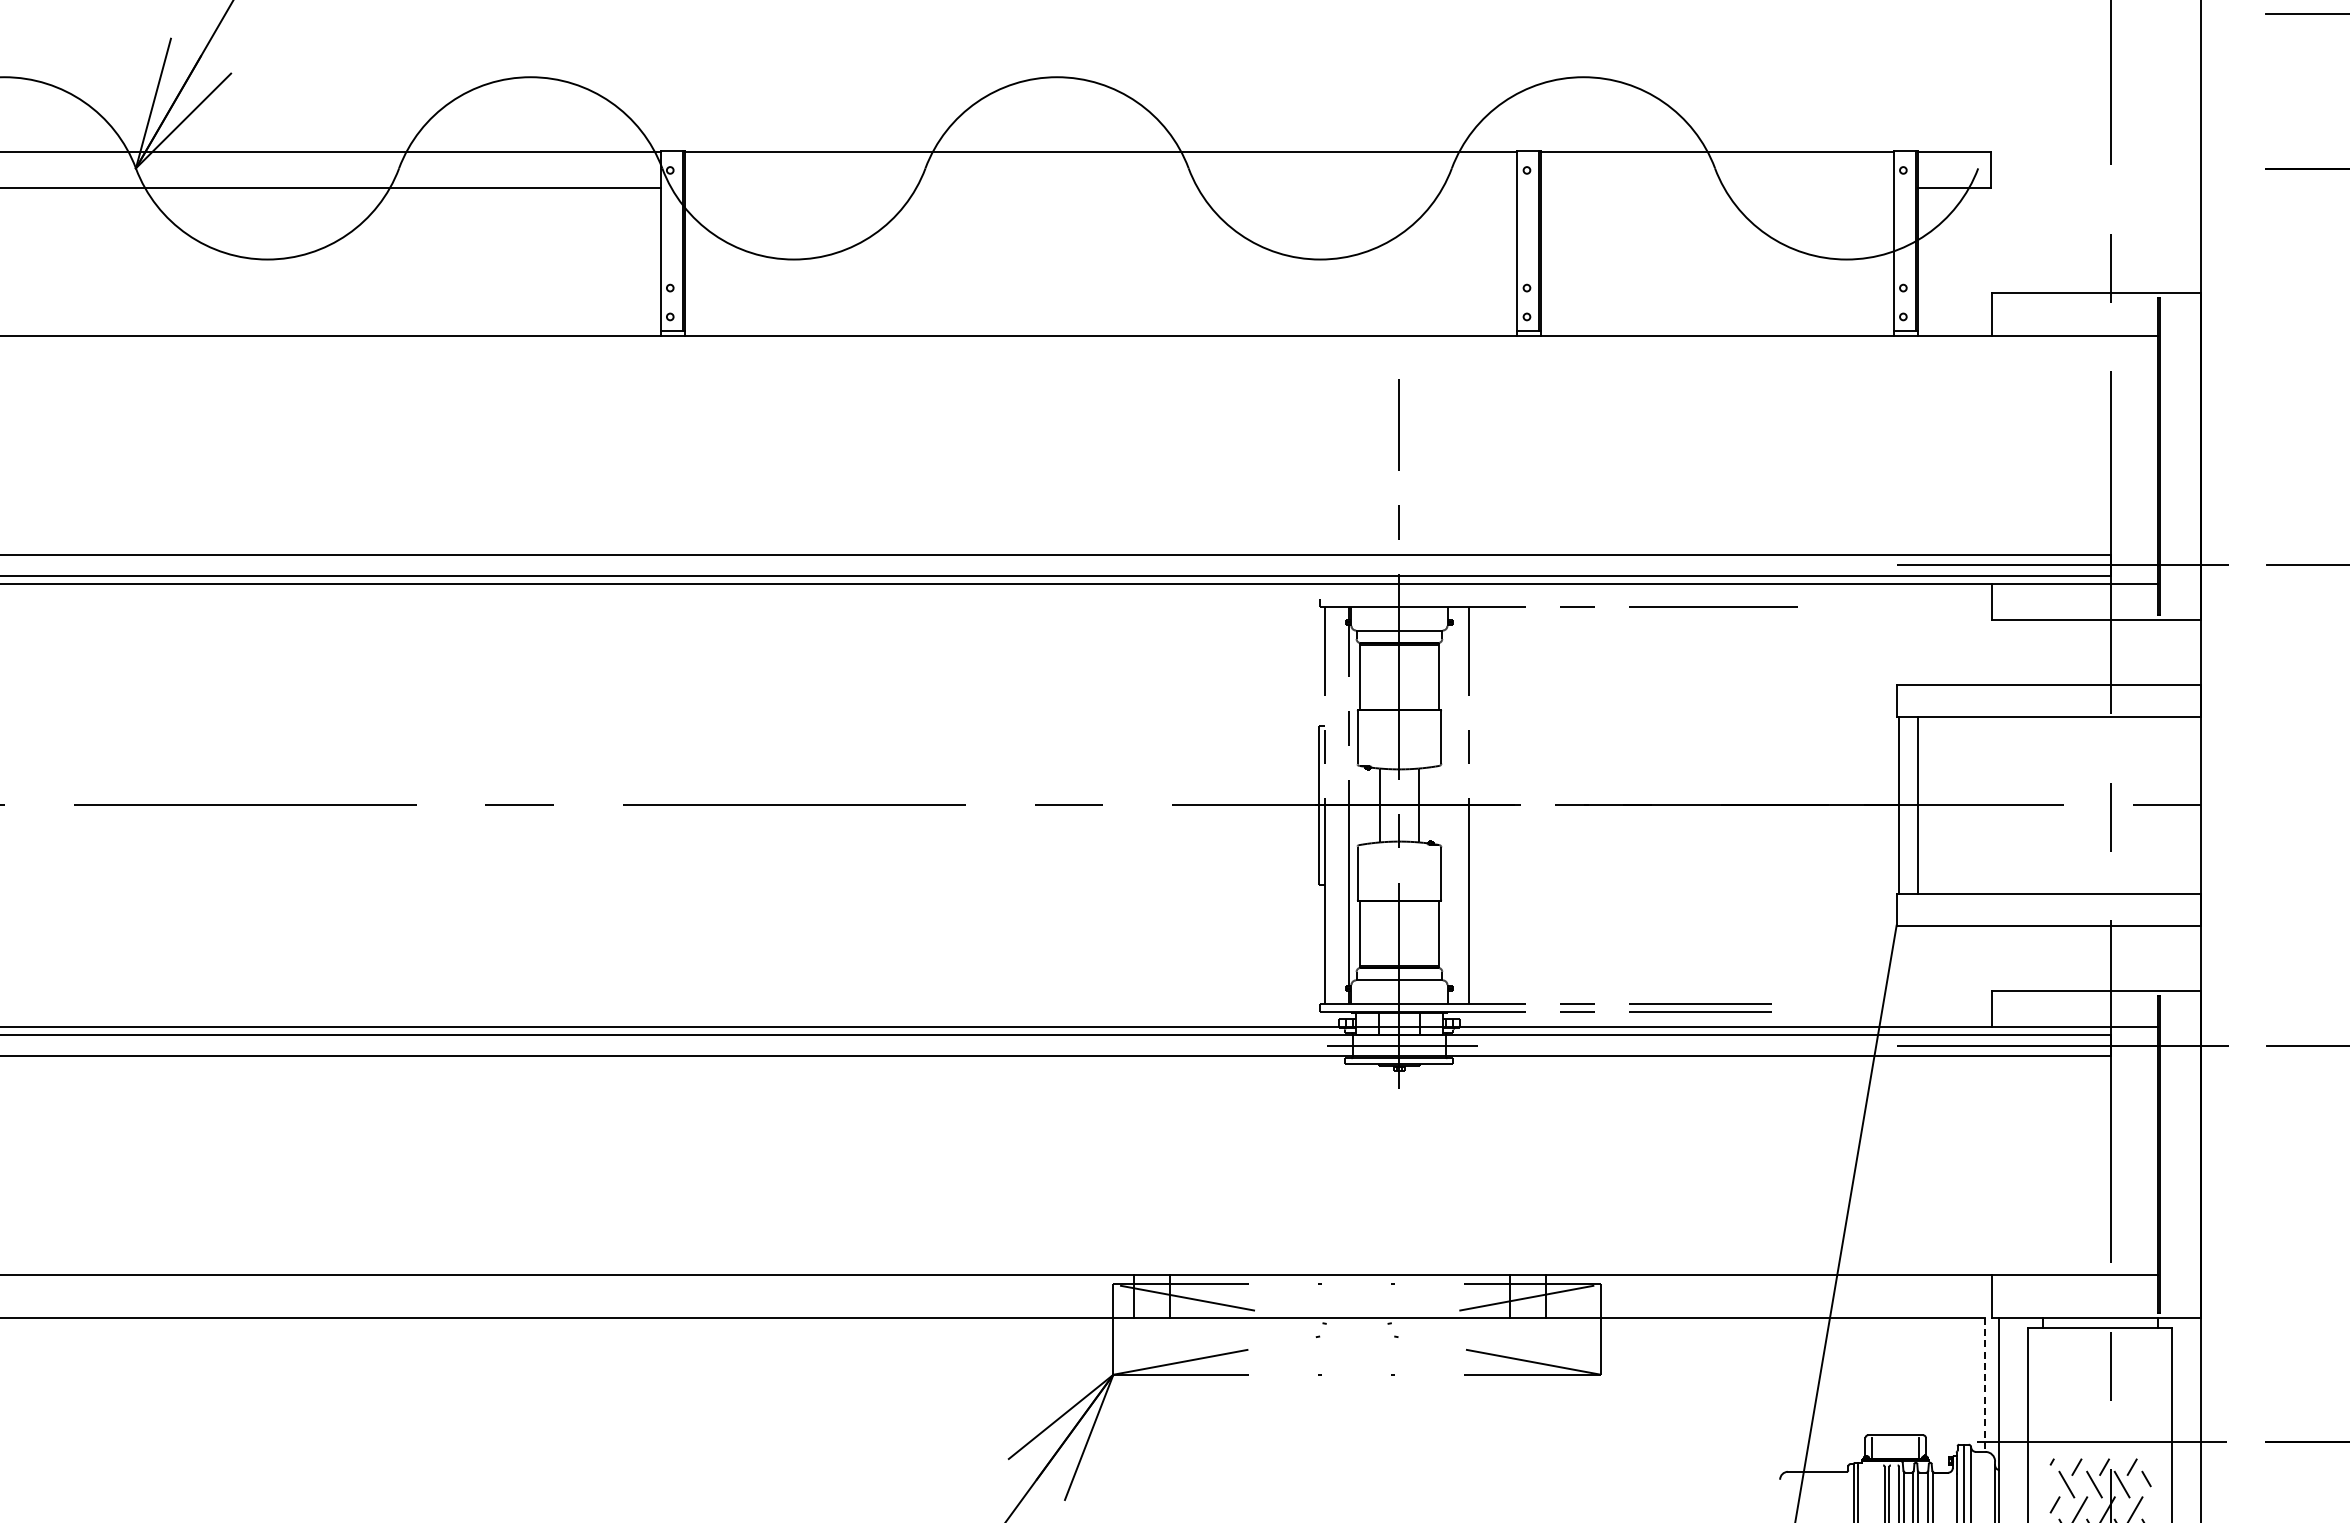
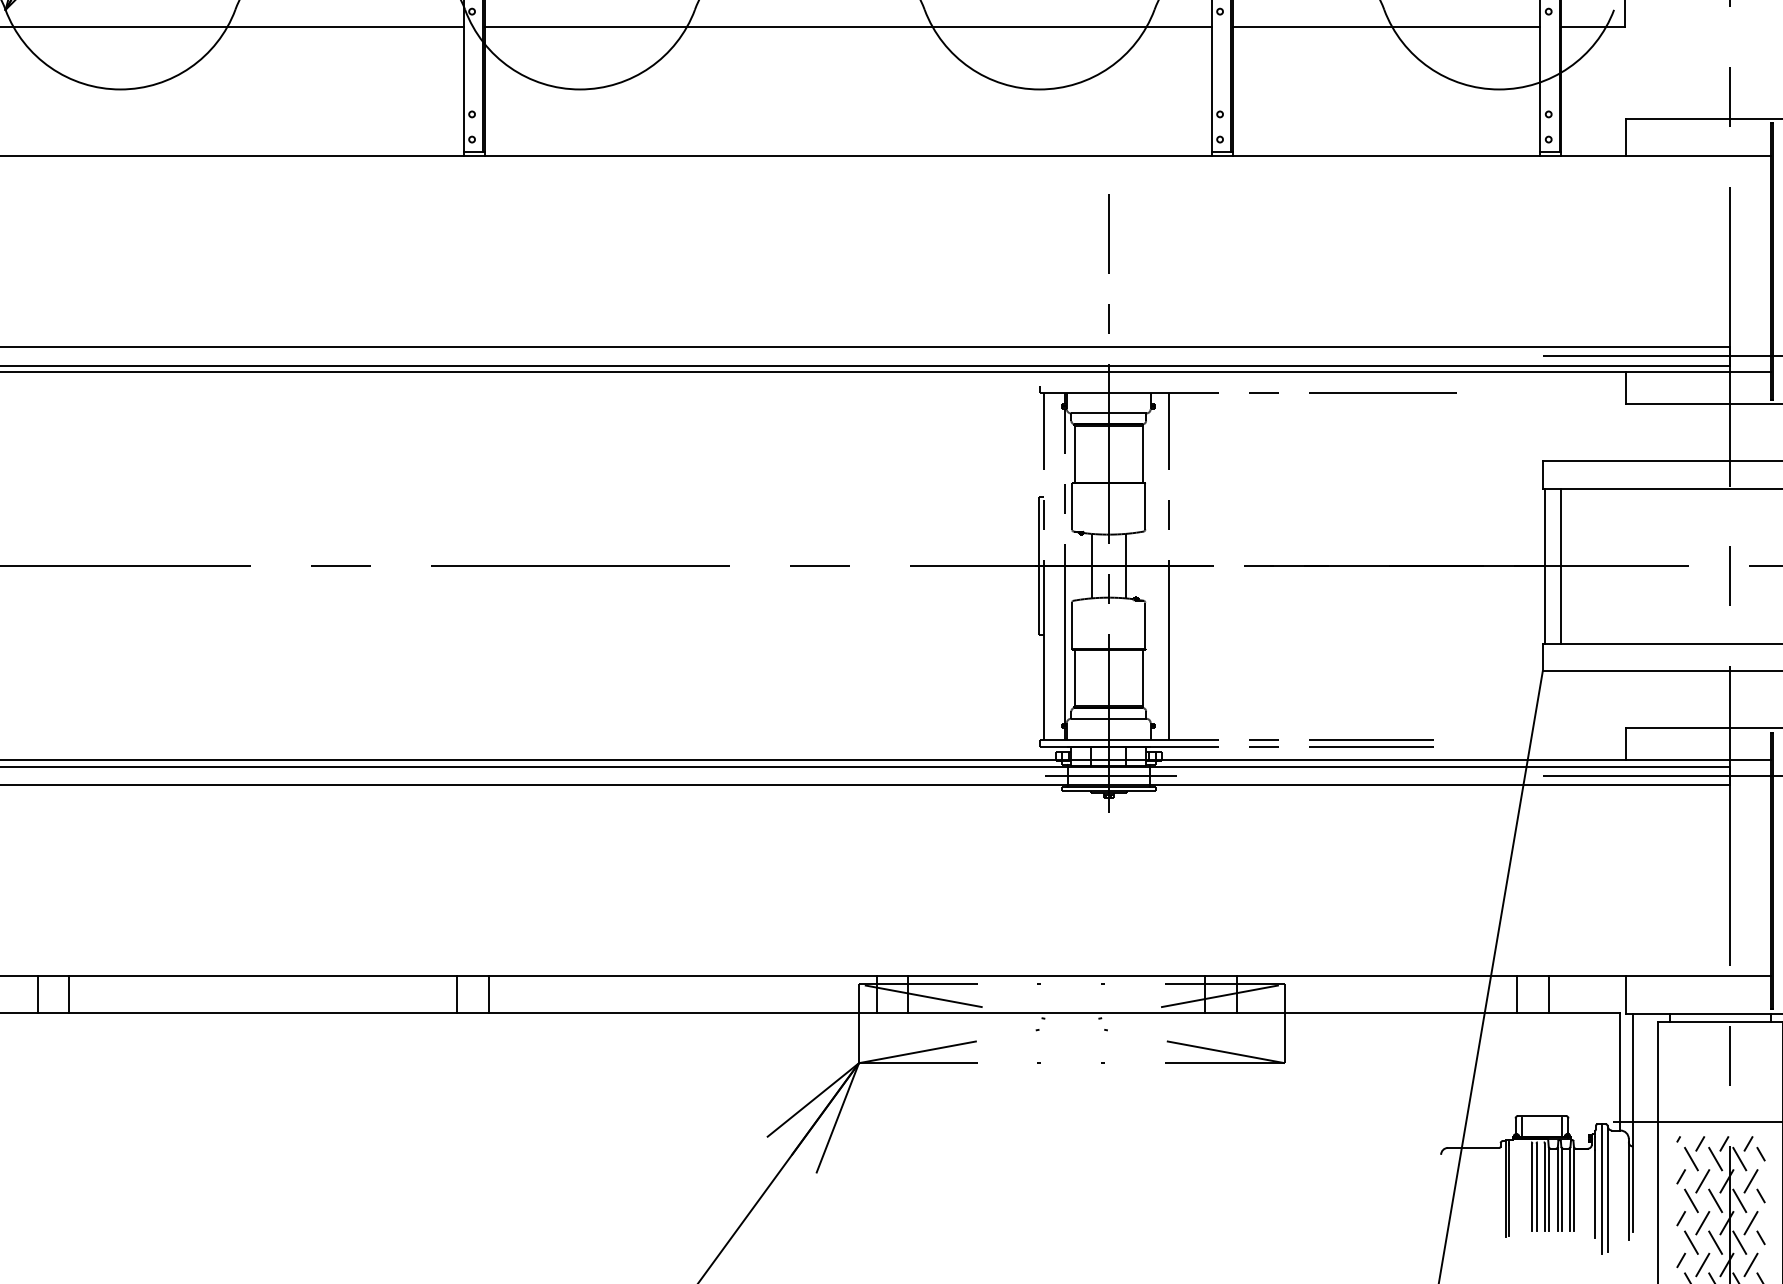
line: (1100, 188) -> (847, 27), added
line: (1717, 188) -> (1386, 27), added
line: (173, 1295) -> (38, 993), added
line: (209, 1295) -> (69, 993), added
line: (653, 1295) -> (457, 993), added
line: (689, 1295) -> (488, 993), added
line: (1867, 1295) -> (1517, 993), added
line: (1903, 1295) -> (1548, 993), added
line: (1985, 1385) -> (1620, 1072), dashed -> solid

